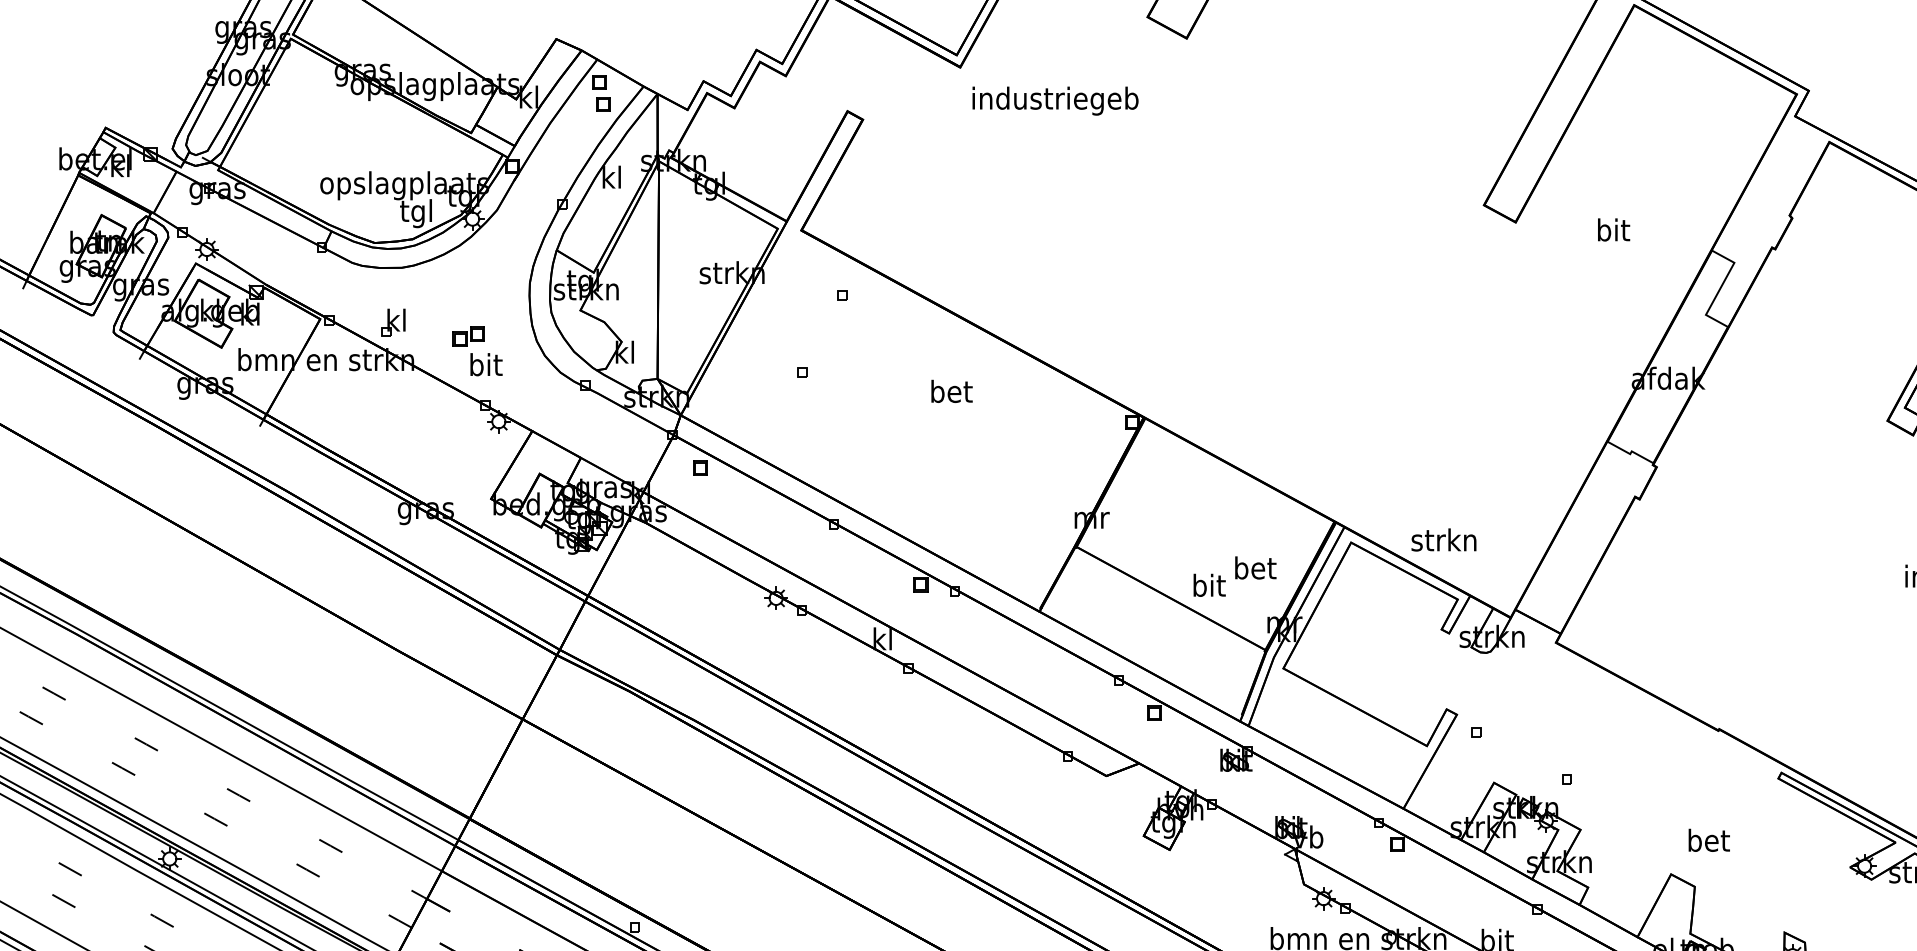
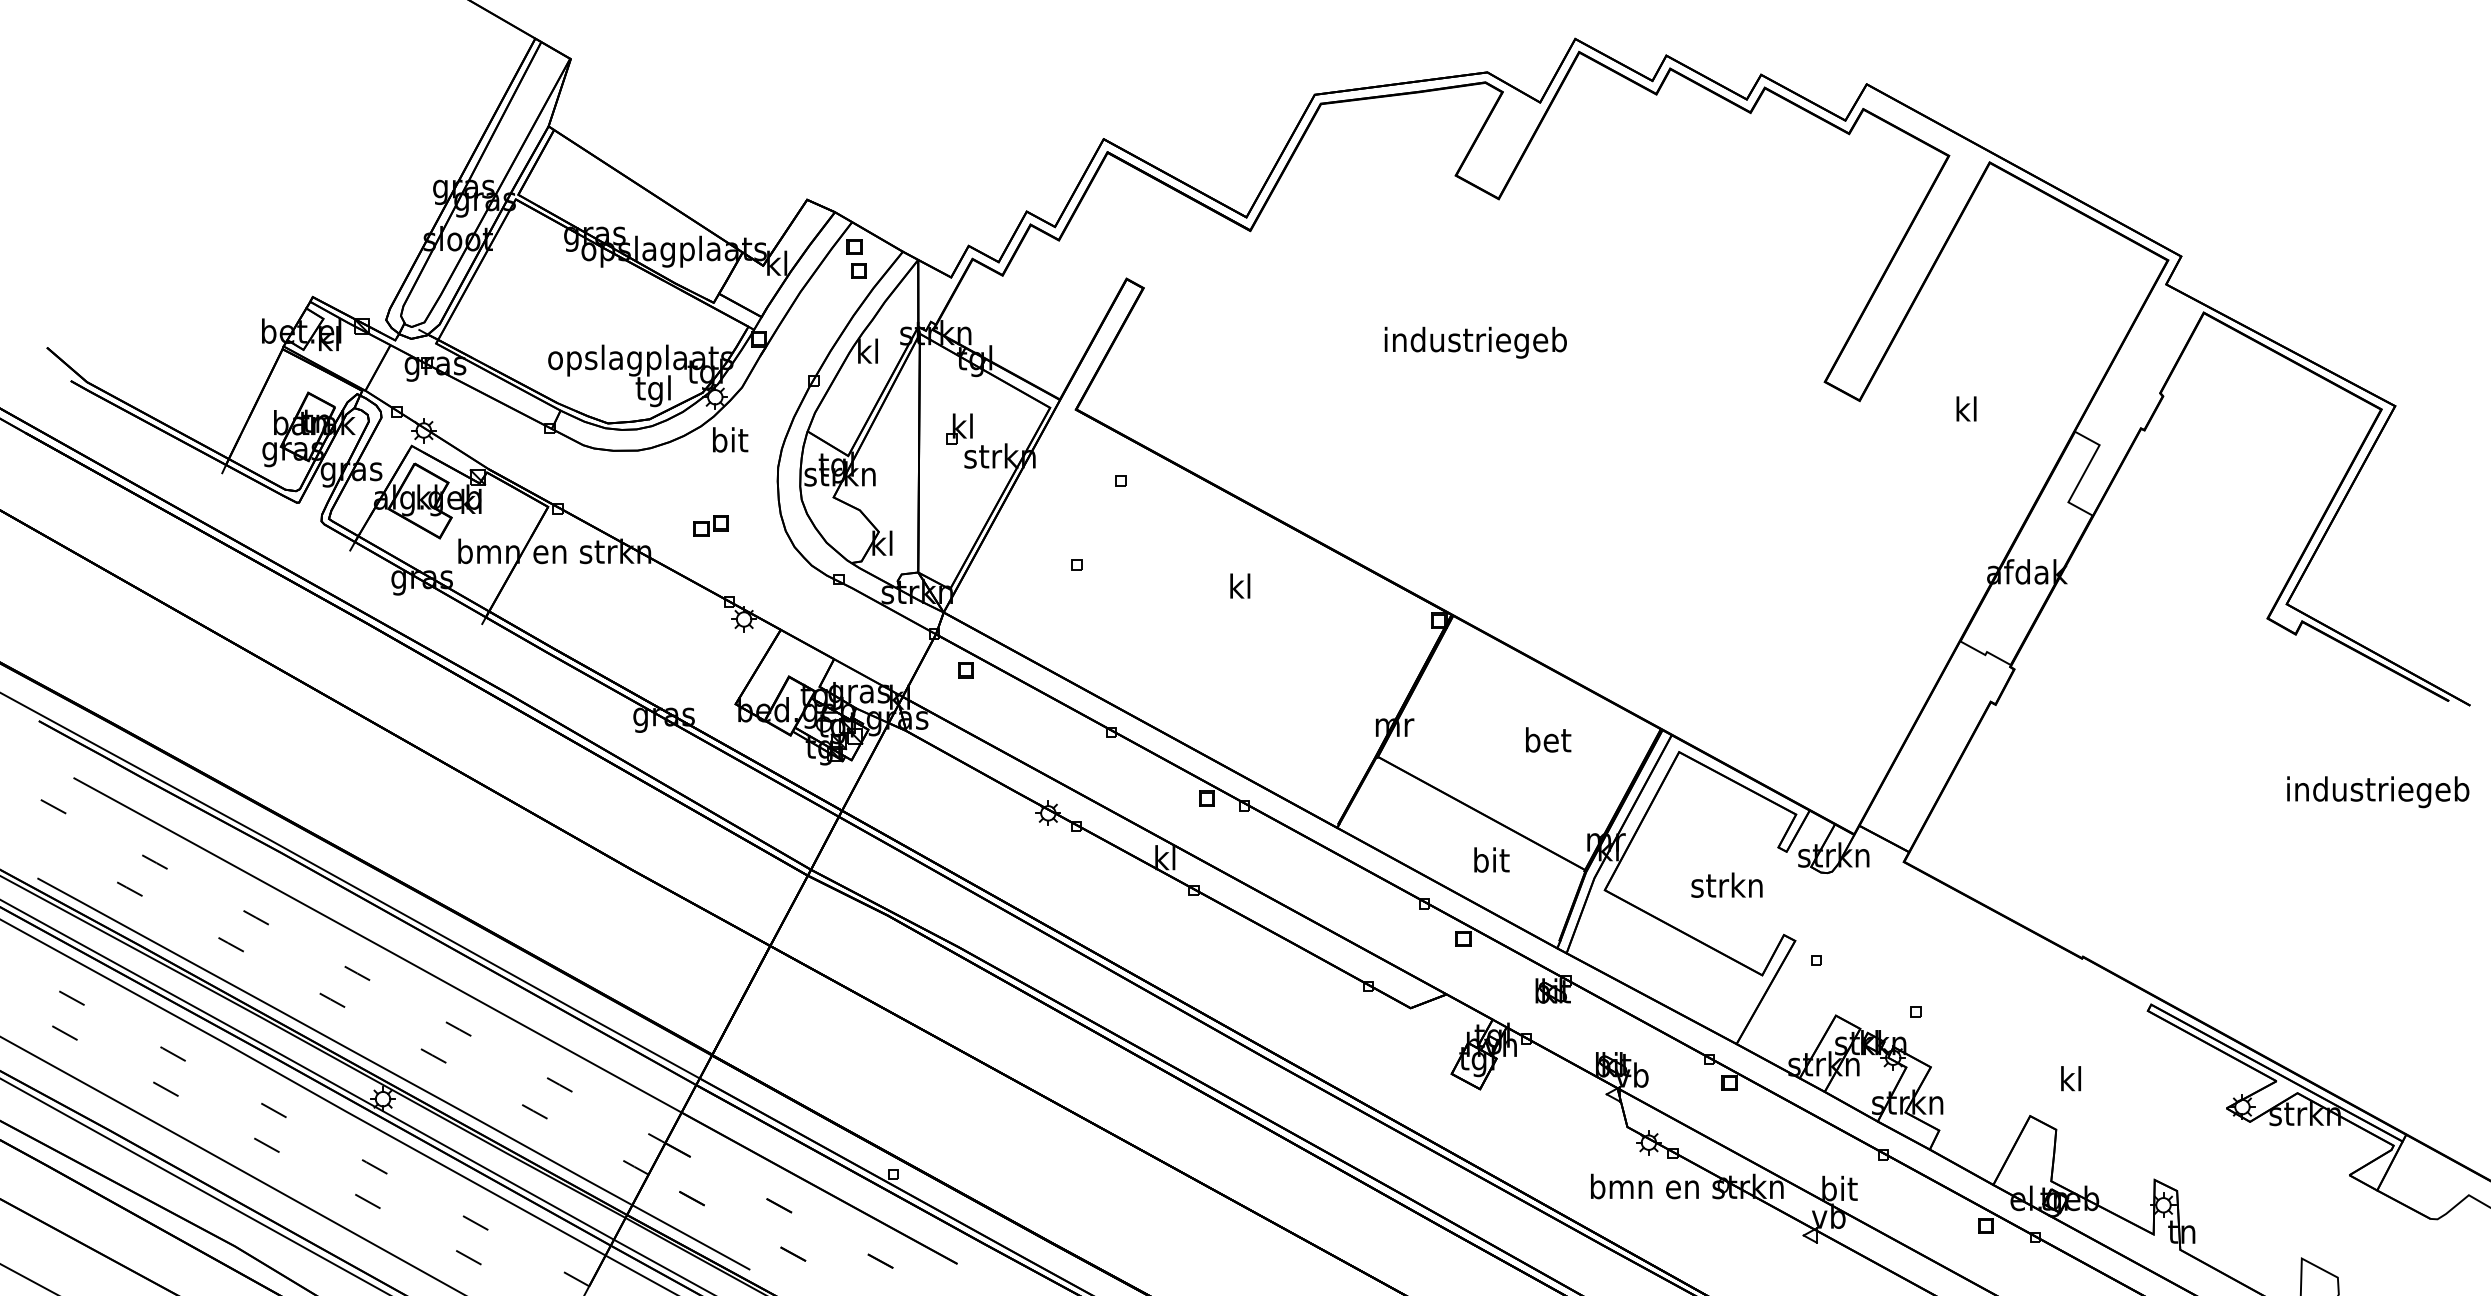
text: (1055, 100) -> (1475, 342), moved
text: (1613, 229) -> (1967, 408), bit -> kl
part: (393, 322) -> (959, 428), moved
text: (486, 364) -> (730, 439), moved
text: (951, 390) -> (1240, 585), bet -> kl
text: (1443, 539) -> (1726, 884), moved
text: (1255, 567) -> (1548, 739), moved
text: (1209, 584) -> (1491, 859), moved
text: (1708, 840) -> (2071, 1078), bet -> kl

